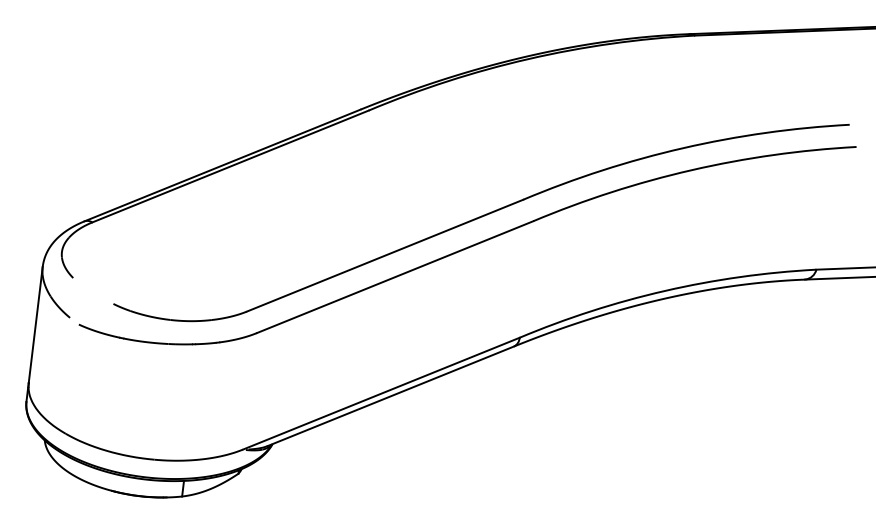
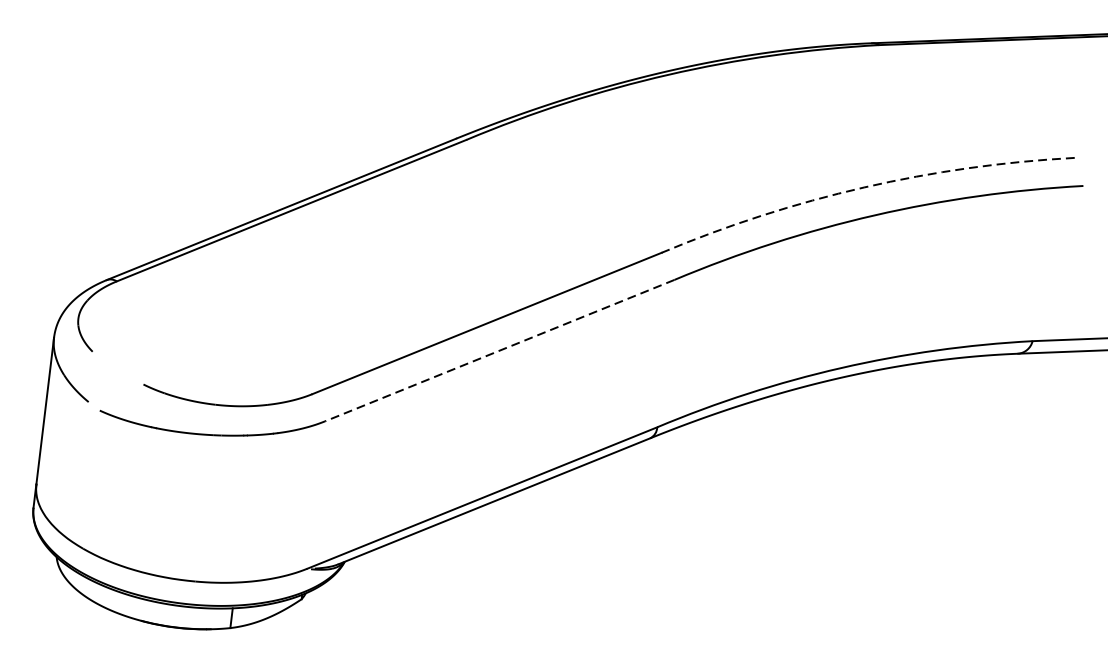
arc: (683, 148) -> (864, 187), solid -> dashed
line: (395, 277) -> (500, 351), solid -> dashed

